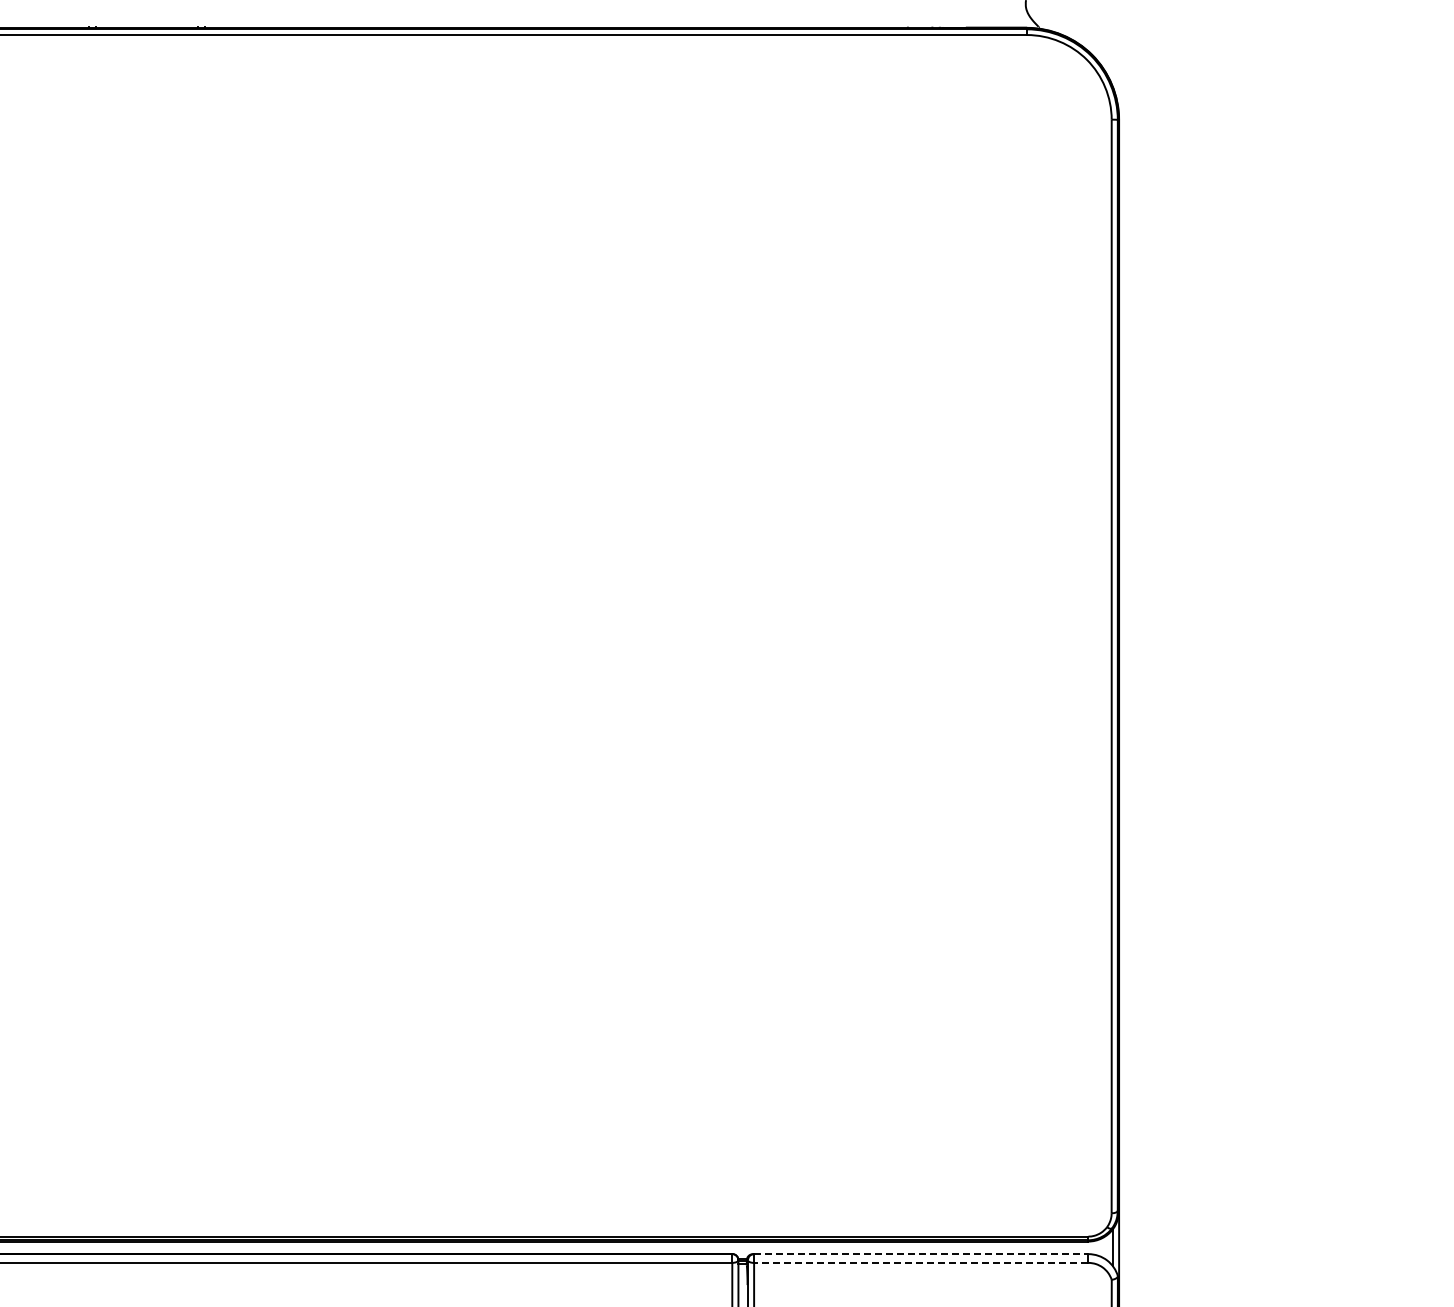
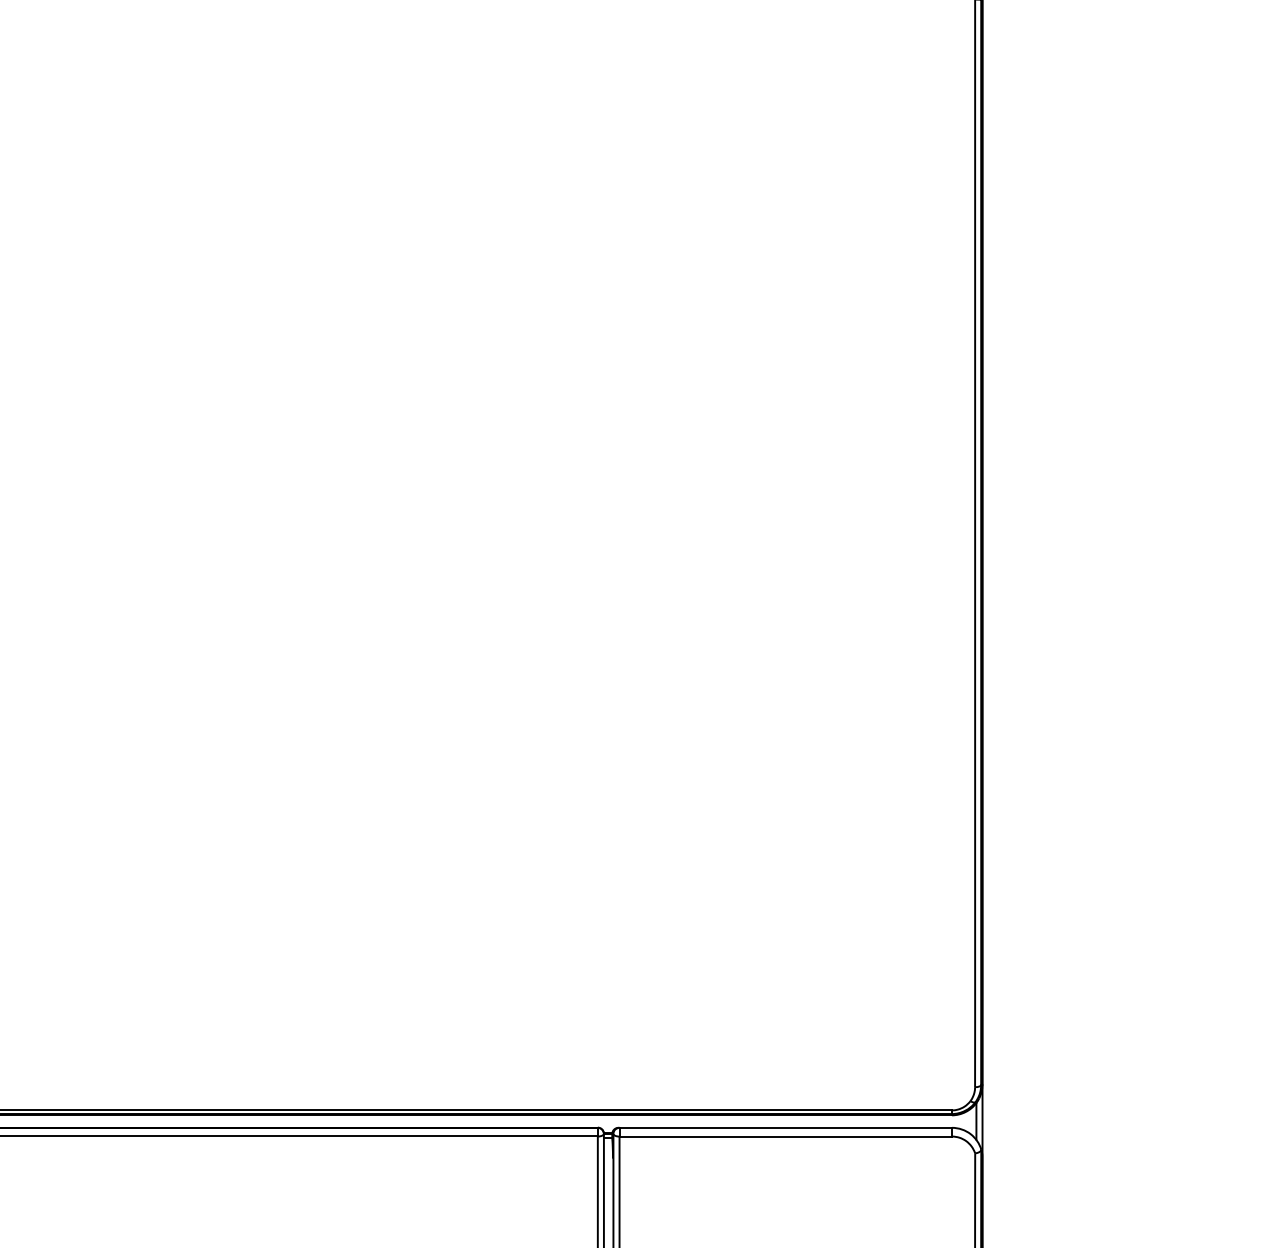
line: (921, 1254) -> (785, 1128), dashed -> solid
line: (920, 1262) -> (784, 1136), dashed -> solid

